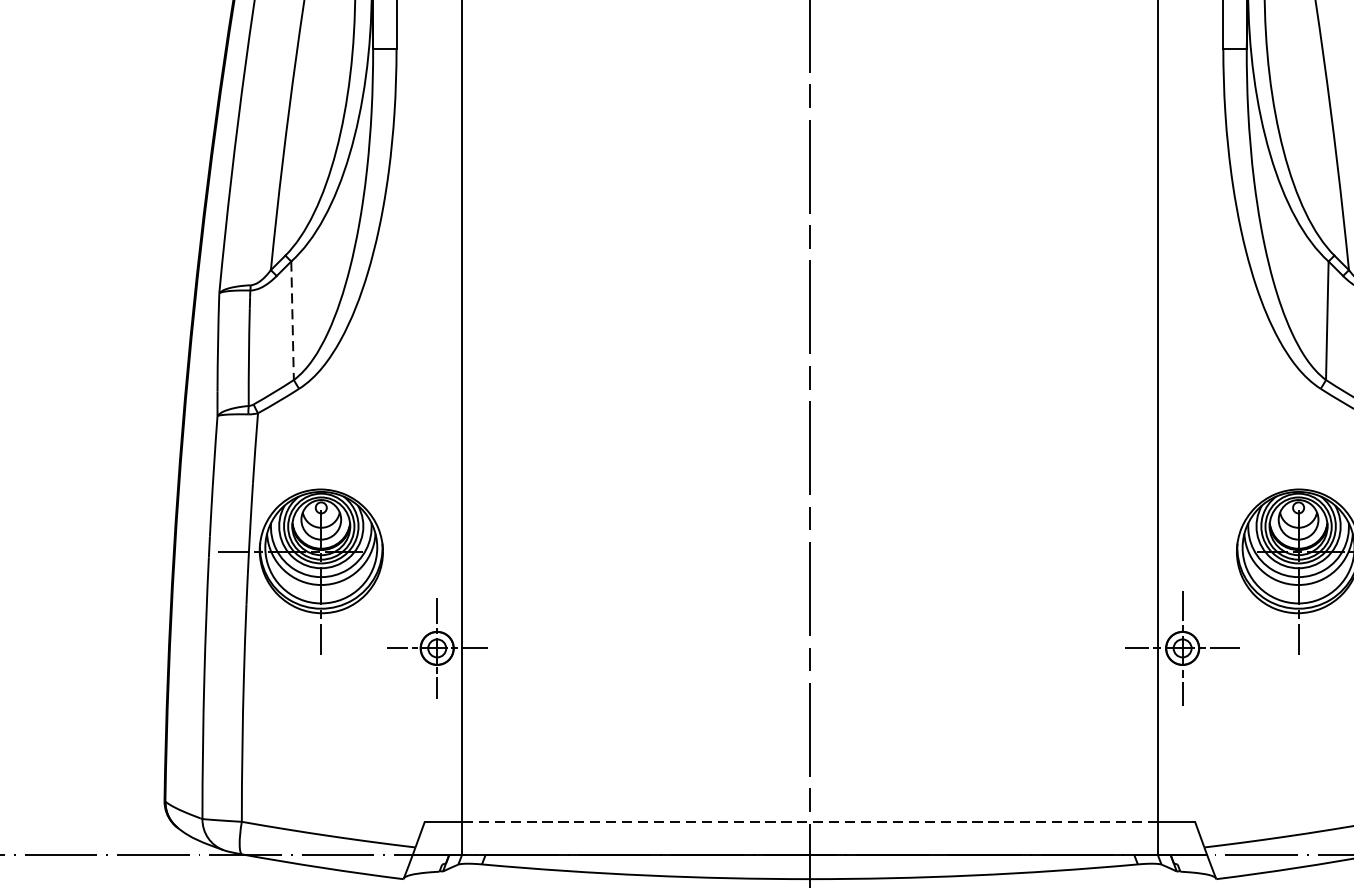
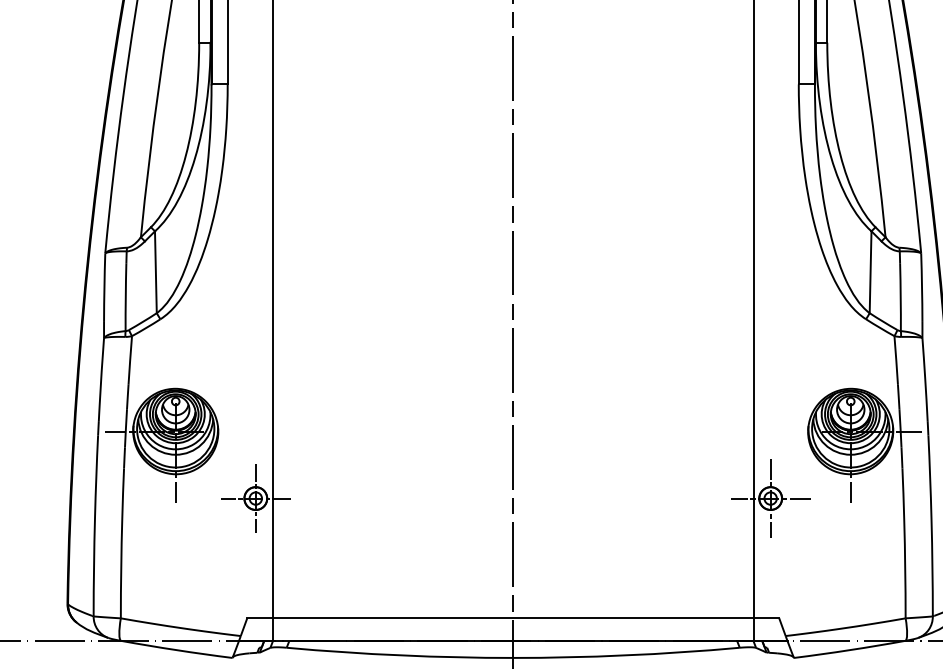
line: (292, 321) -> (155, 272), dashed -> solid
line: (808, 822) -> (512, 618), dashed -> solid

